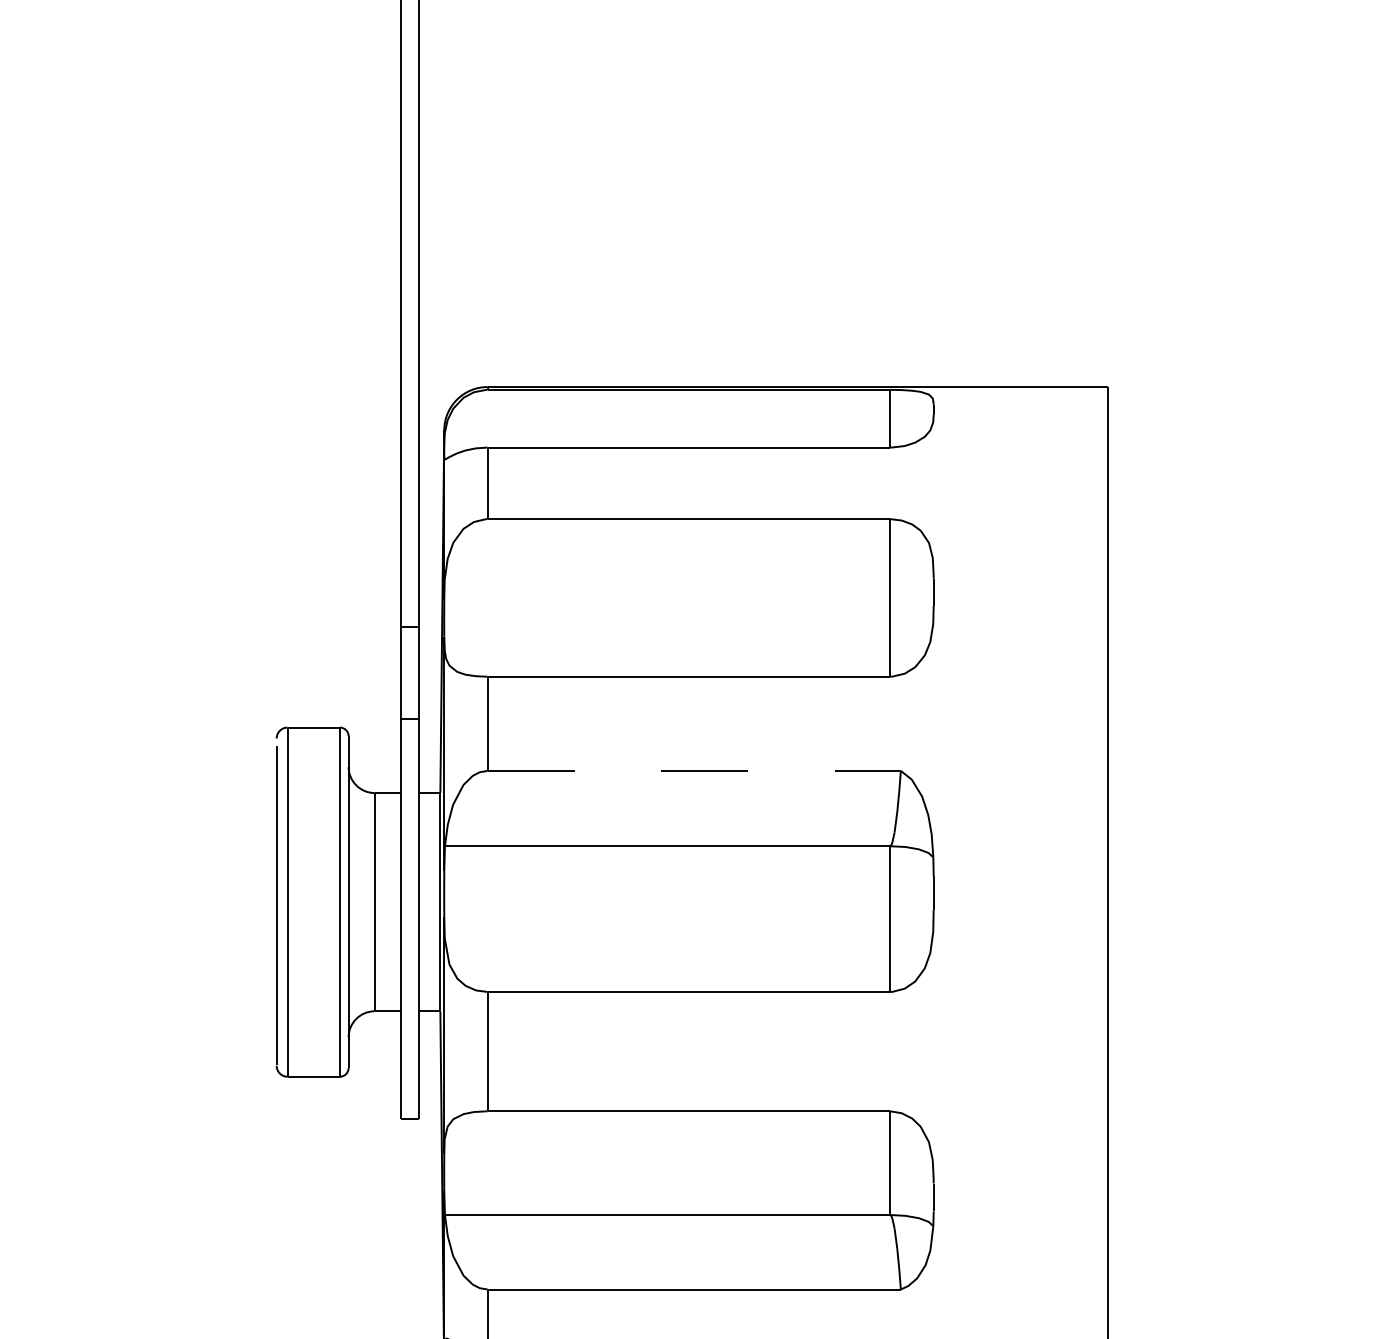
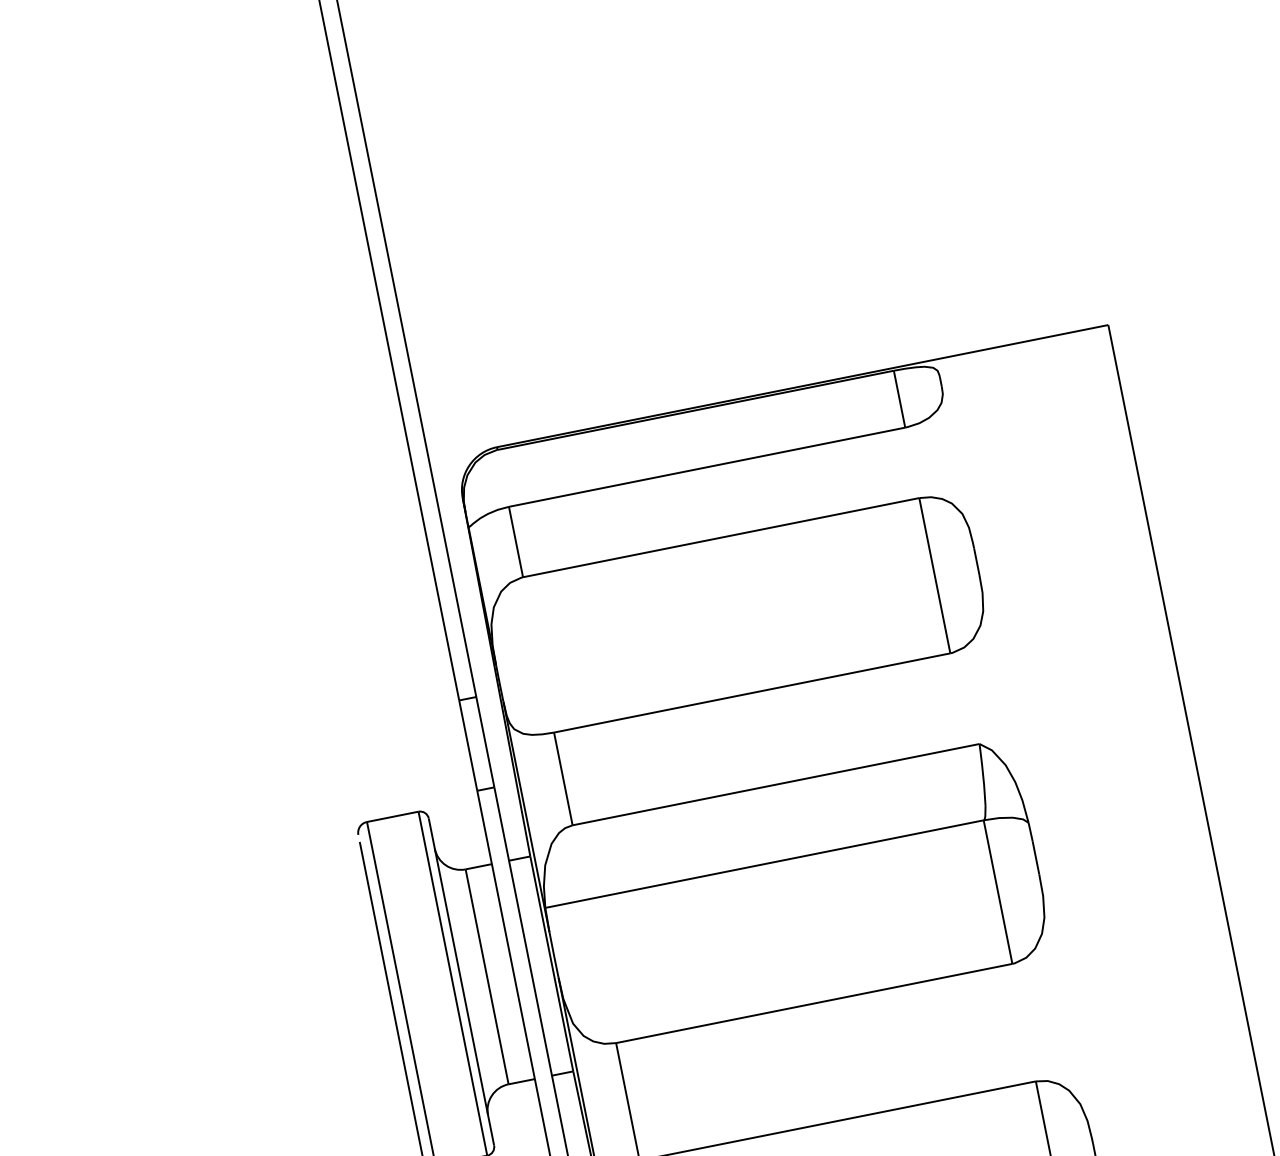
line: (694, 770) -> (776, 784), dashed -> solid

